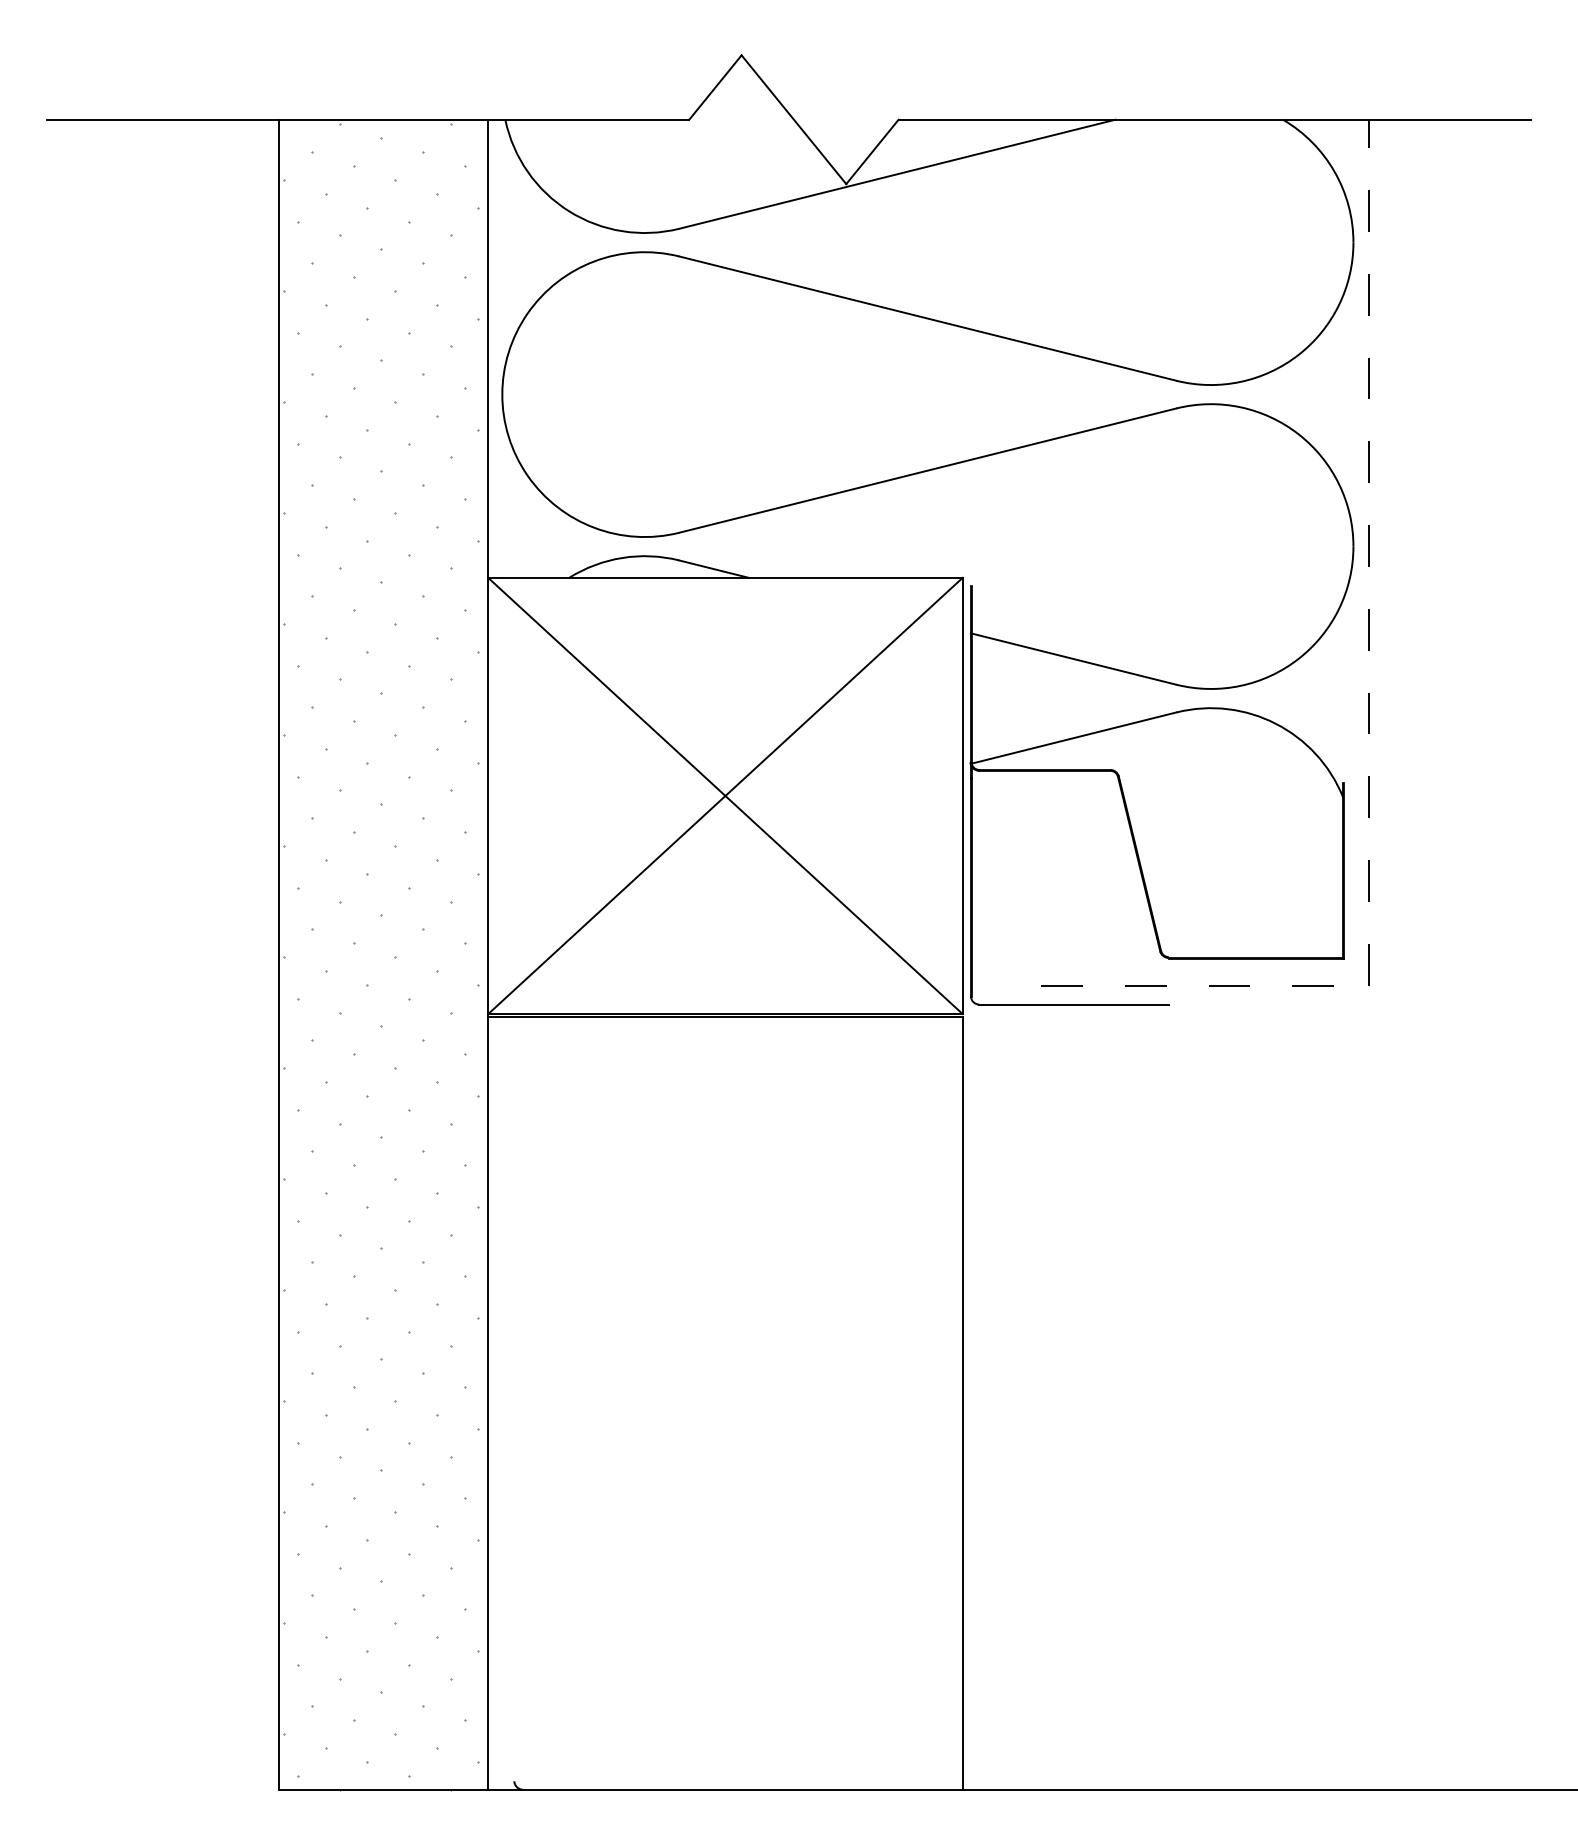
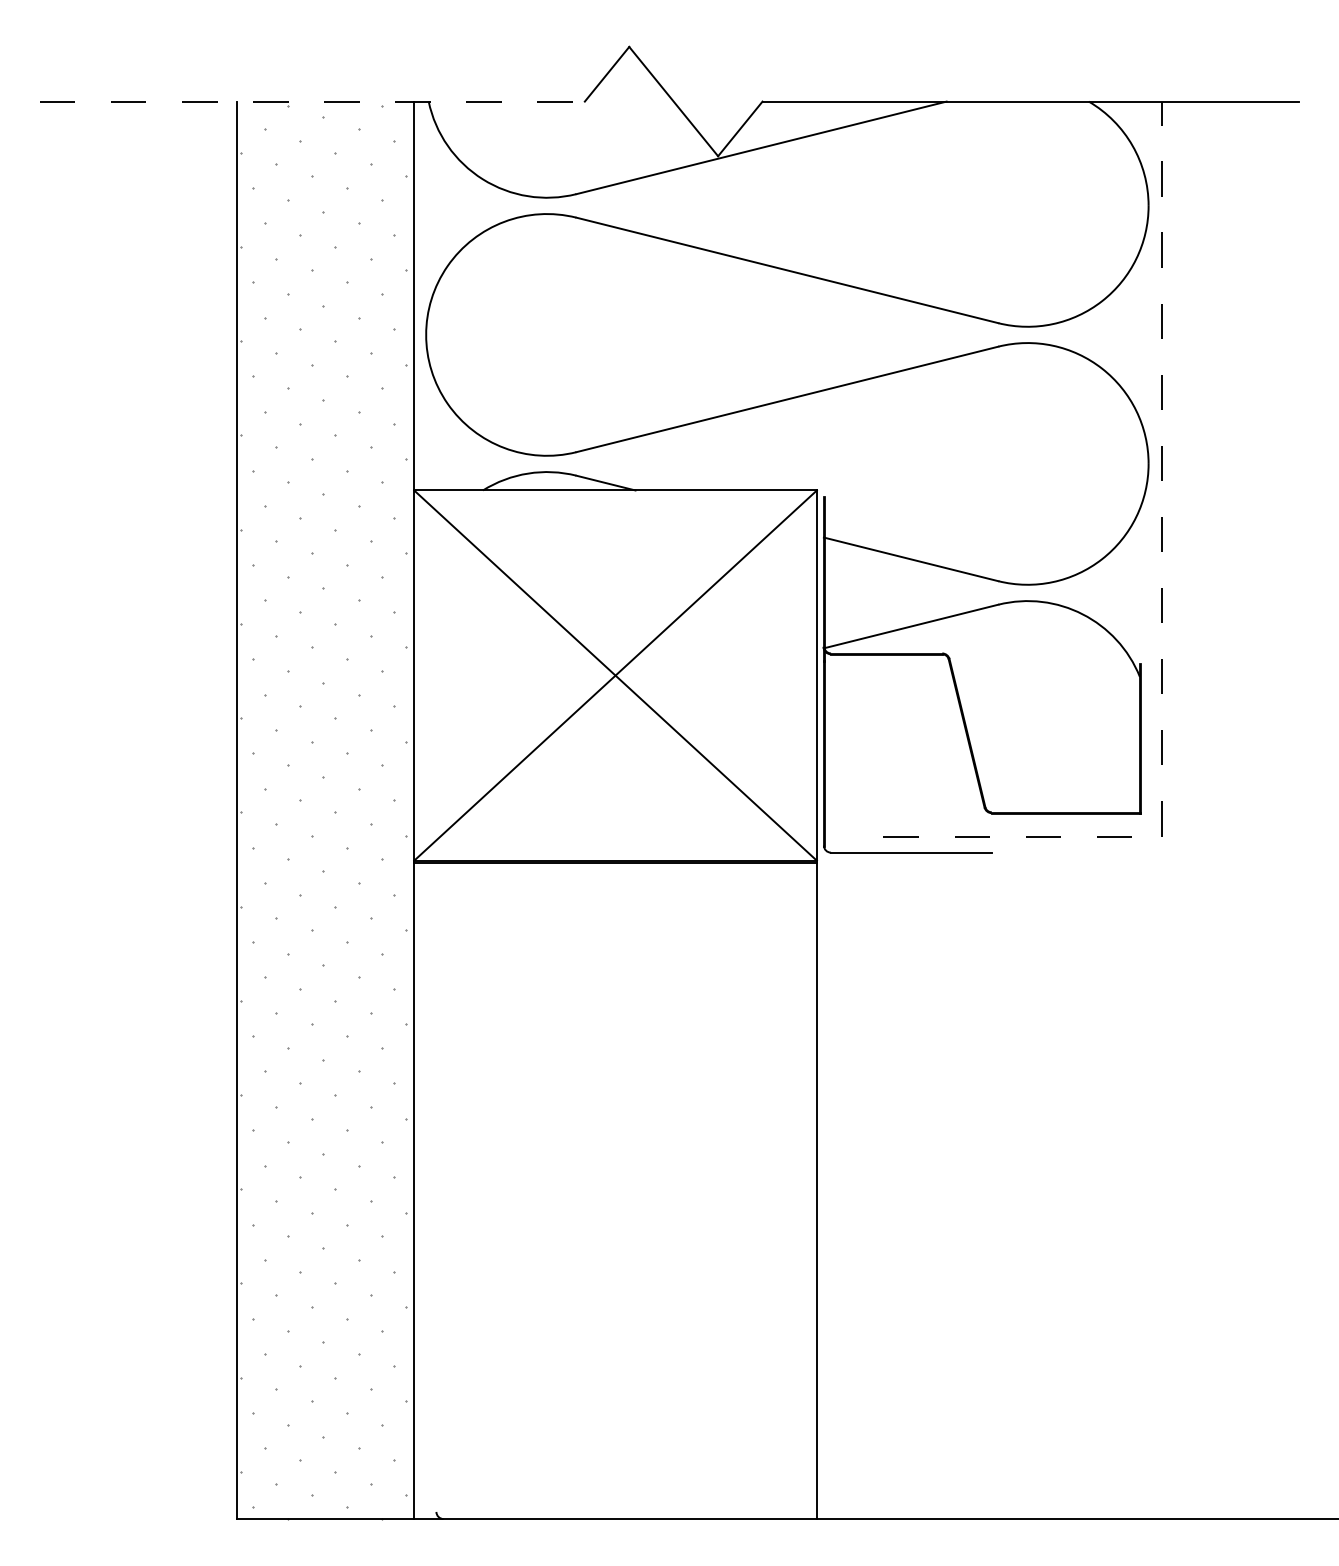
line: (368, 119) -> (312, 101), solid -> dashed

